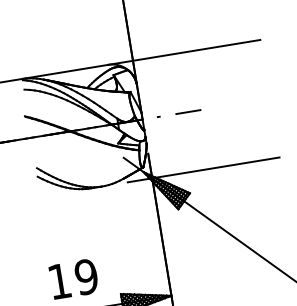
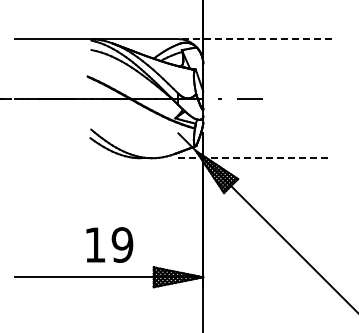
line: (184, 52) -> (255, 39), solid -> dashed
line: (203, 170) -> (255, 158), solid -> dashed

